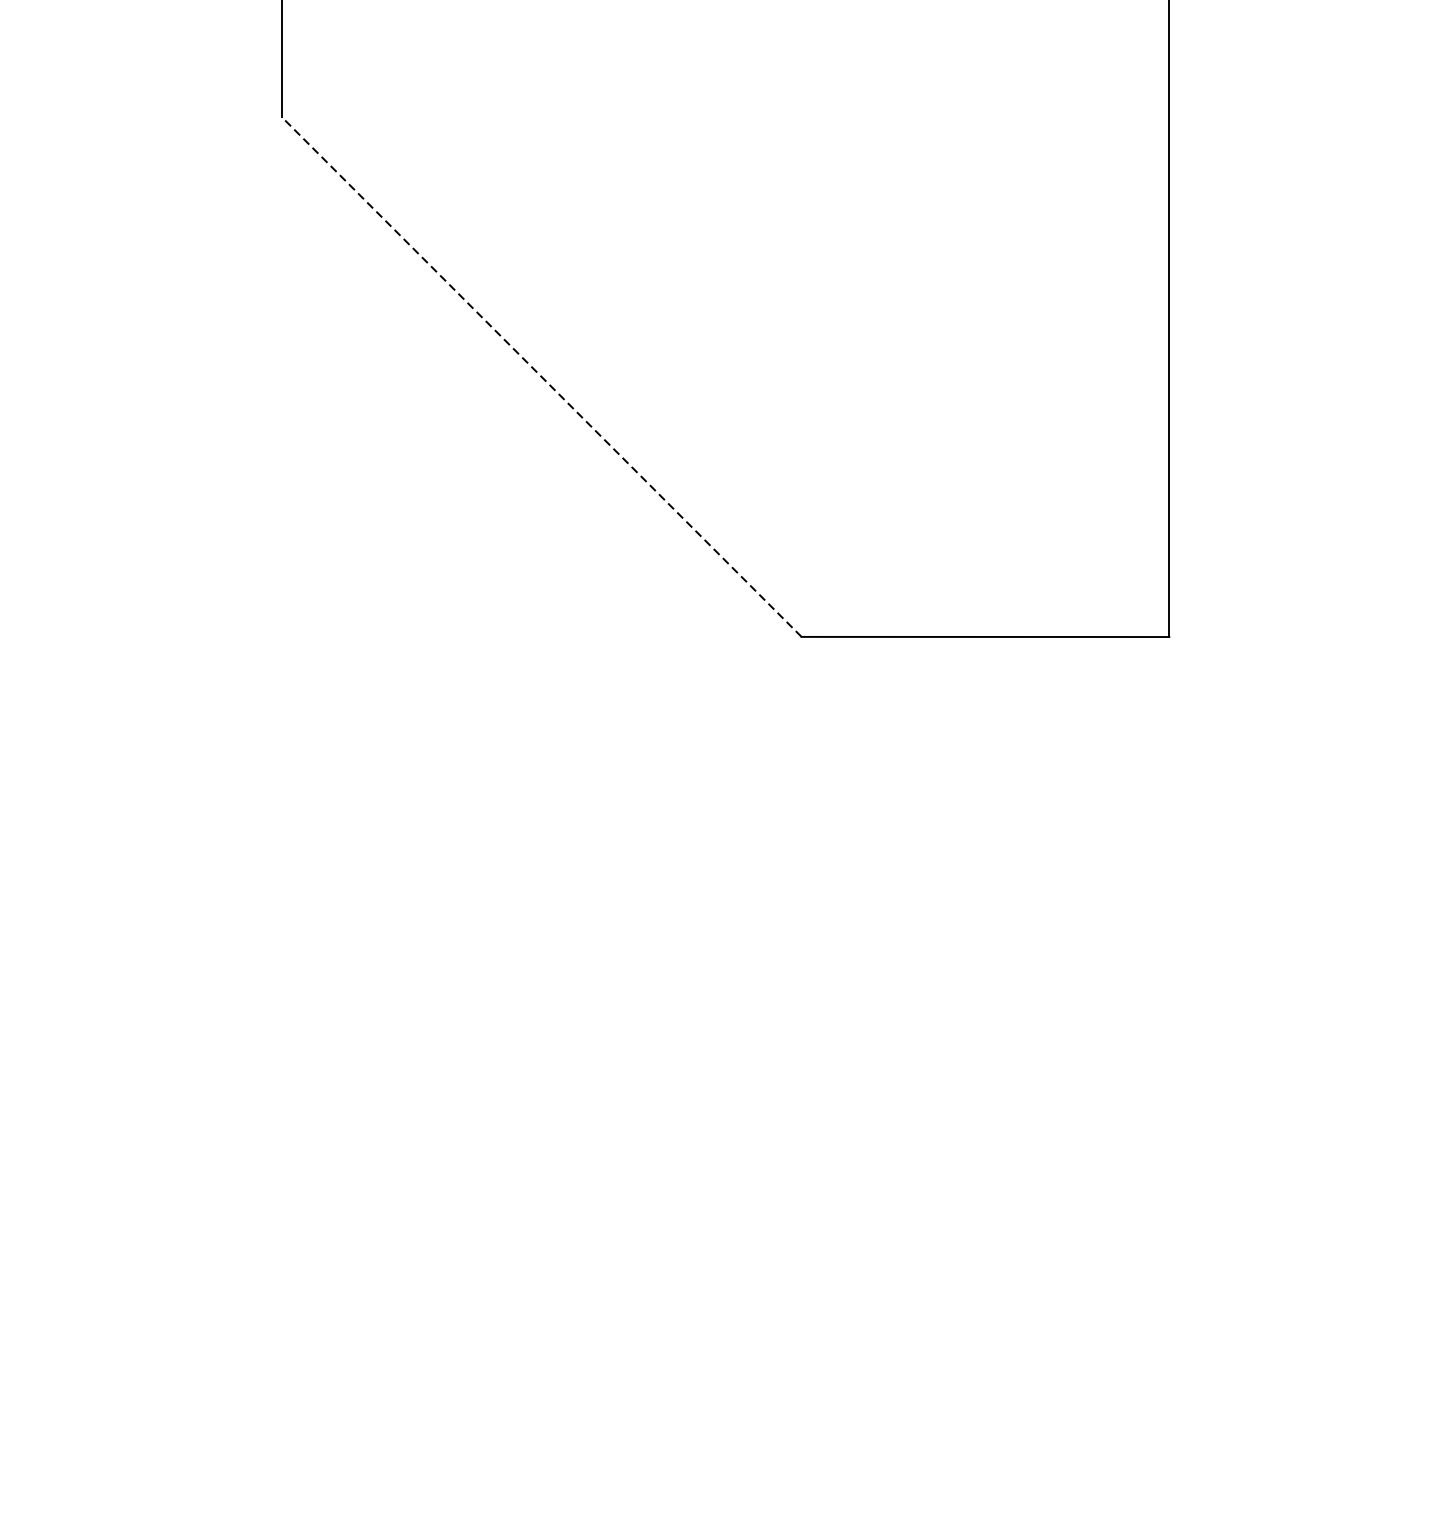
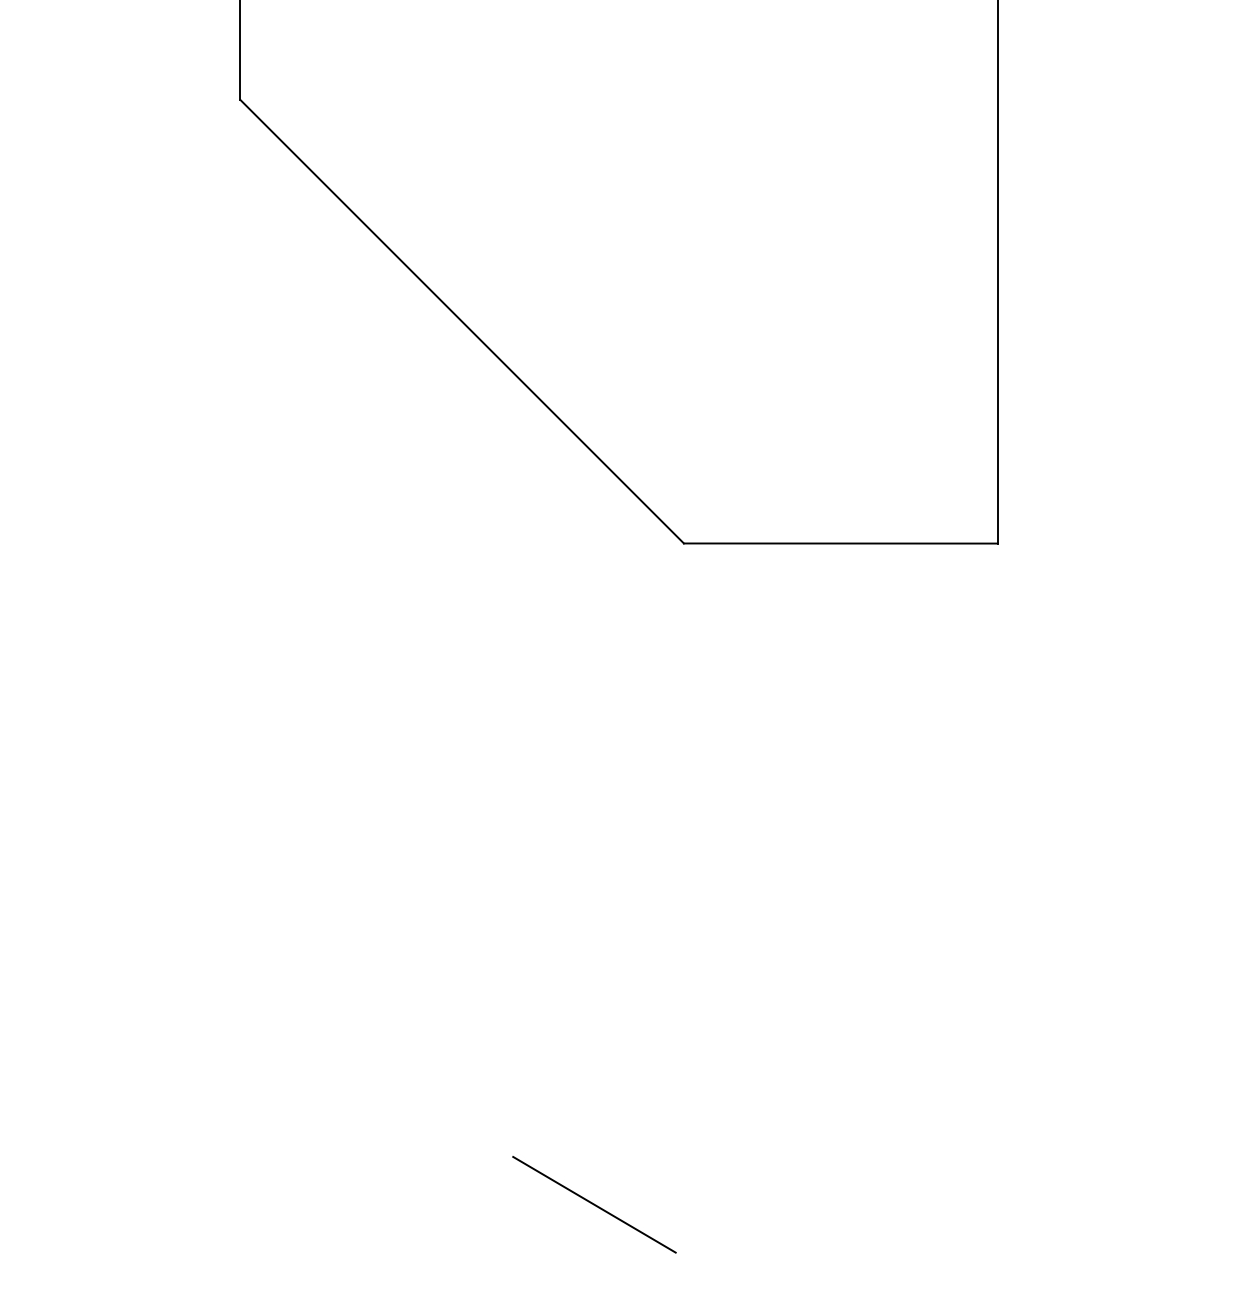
line: (542, 376) -> (462, 321), dashed -> solid
line: (696, 1411) -> (594, 1204), added

